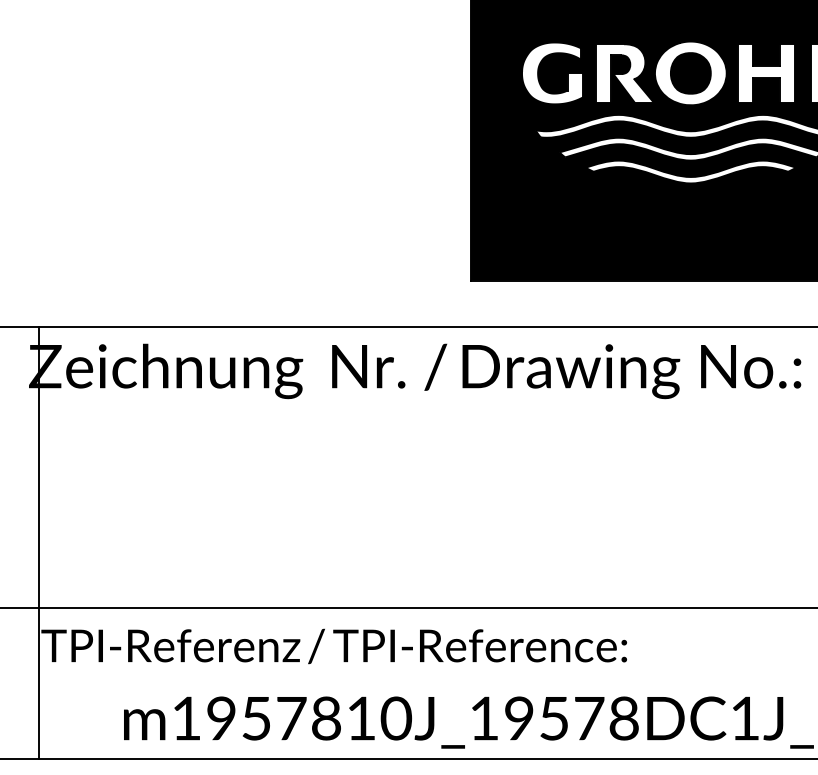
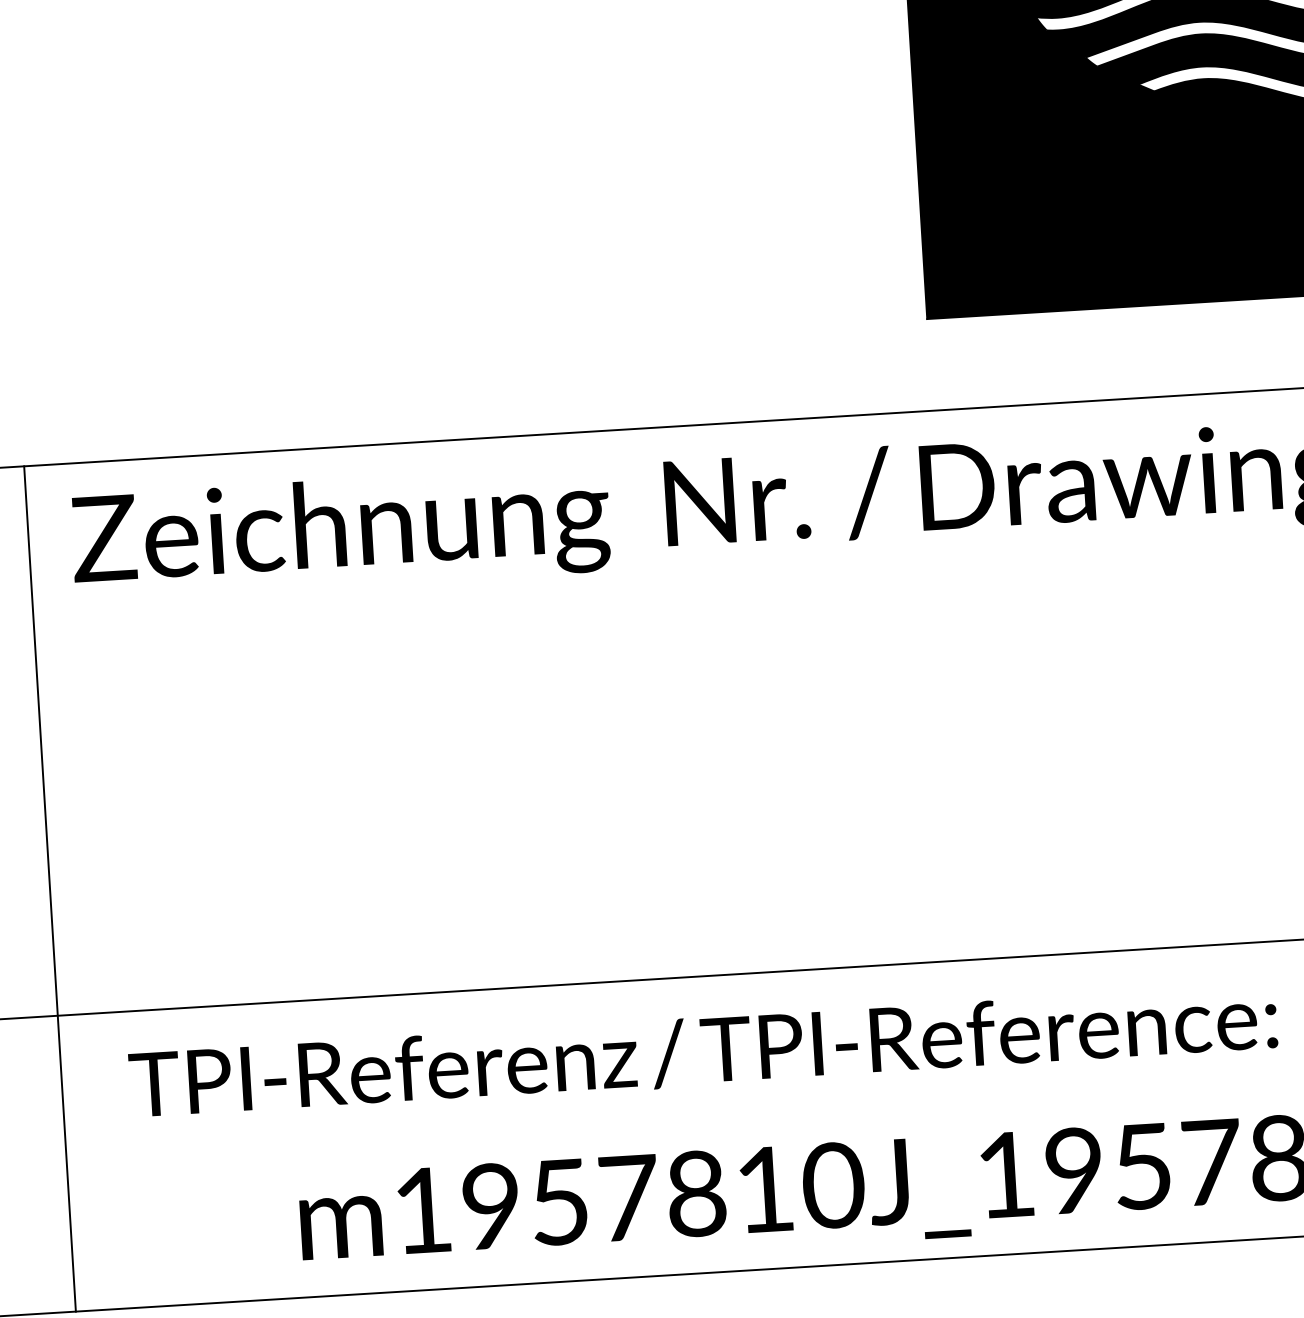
line: (38, 543) -> (49, 889), moved

